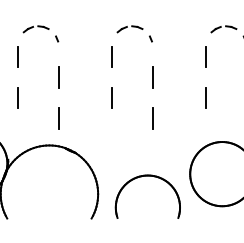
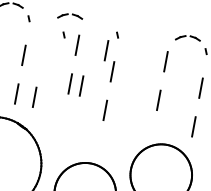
part: (129, 29) -> (69, 17), moved
line: (96, 48) -> (64, 34), added
line: (142, 56) -> (106, 50), added
line: (123, 97) -> (81, 85), added
line: (77, 118) -> (34, 97), added

